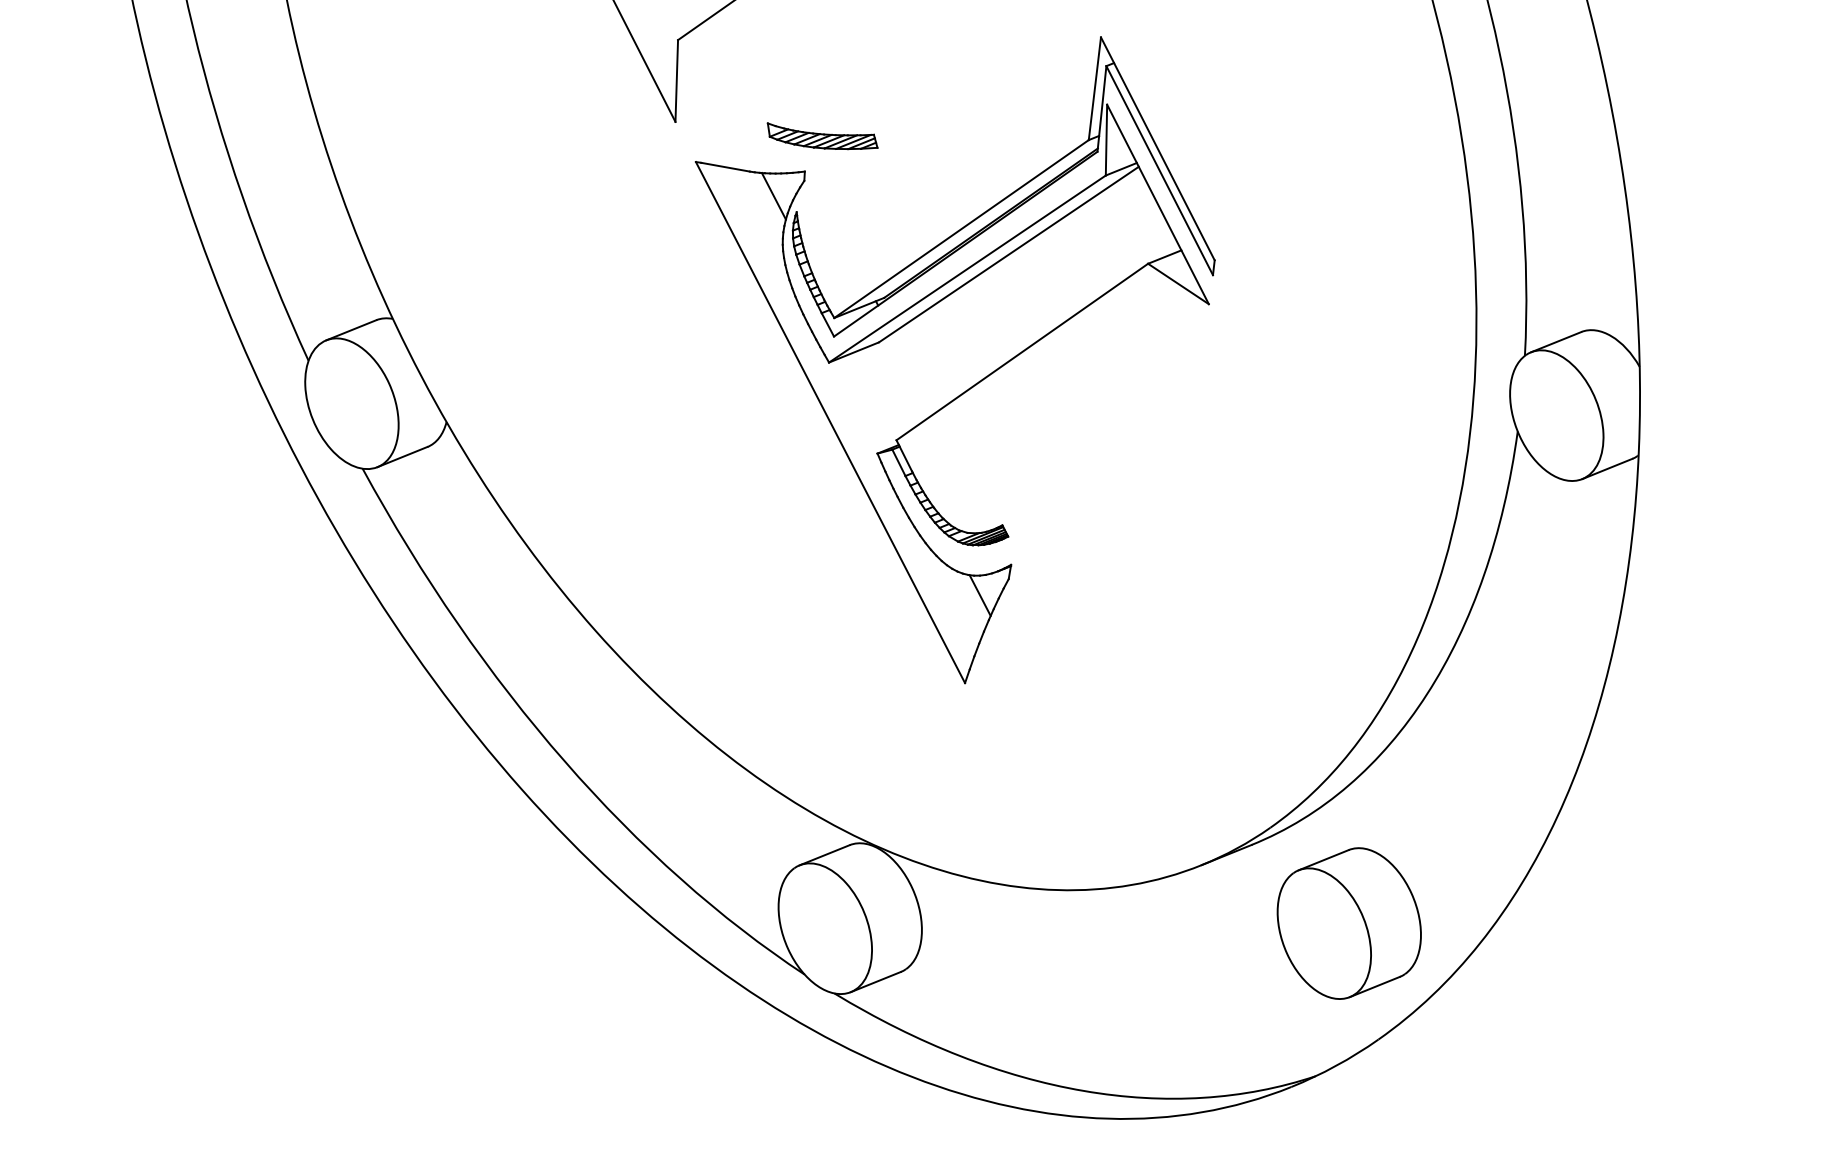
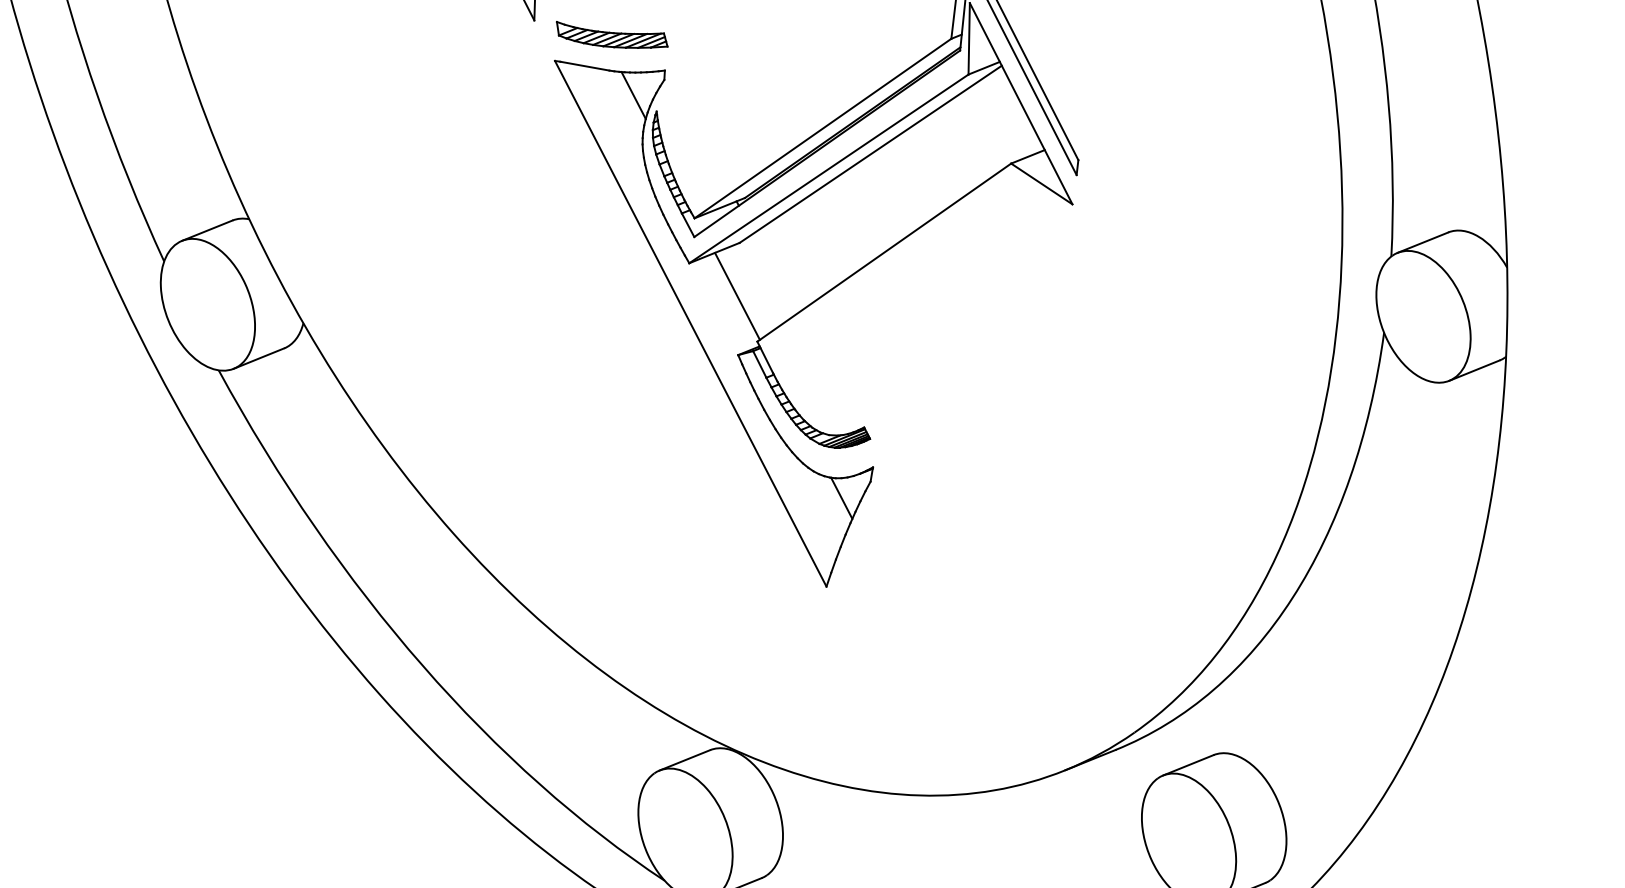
part: (822, 136) -> (612, 35), moved
line: (876, 395) -> (737, 296), added

